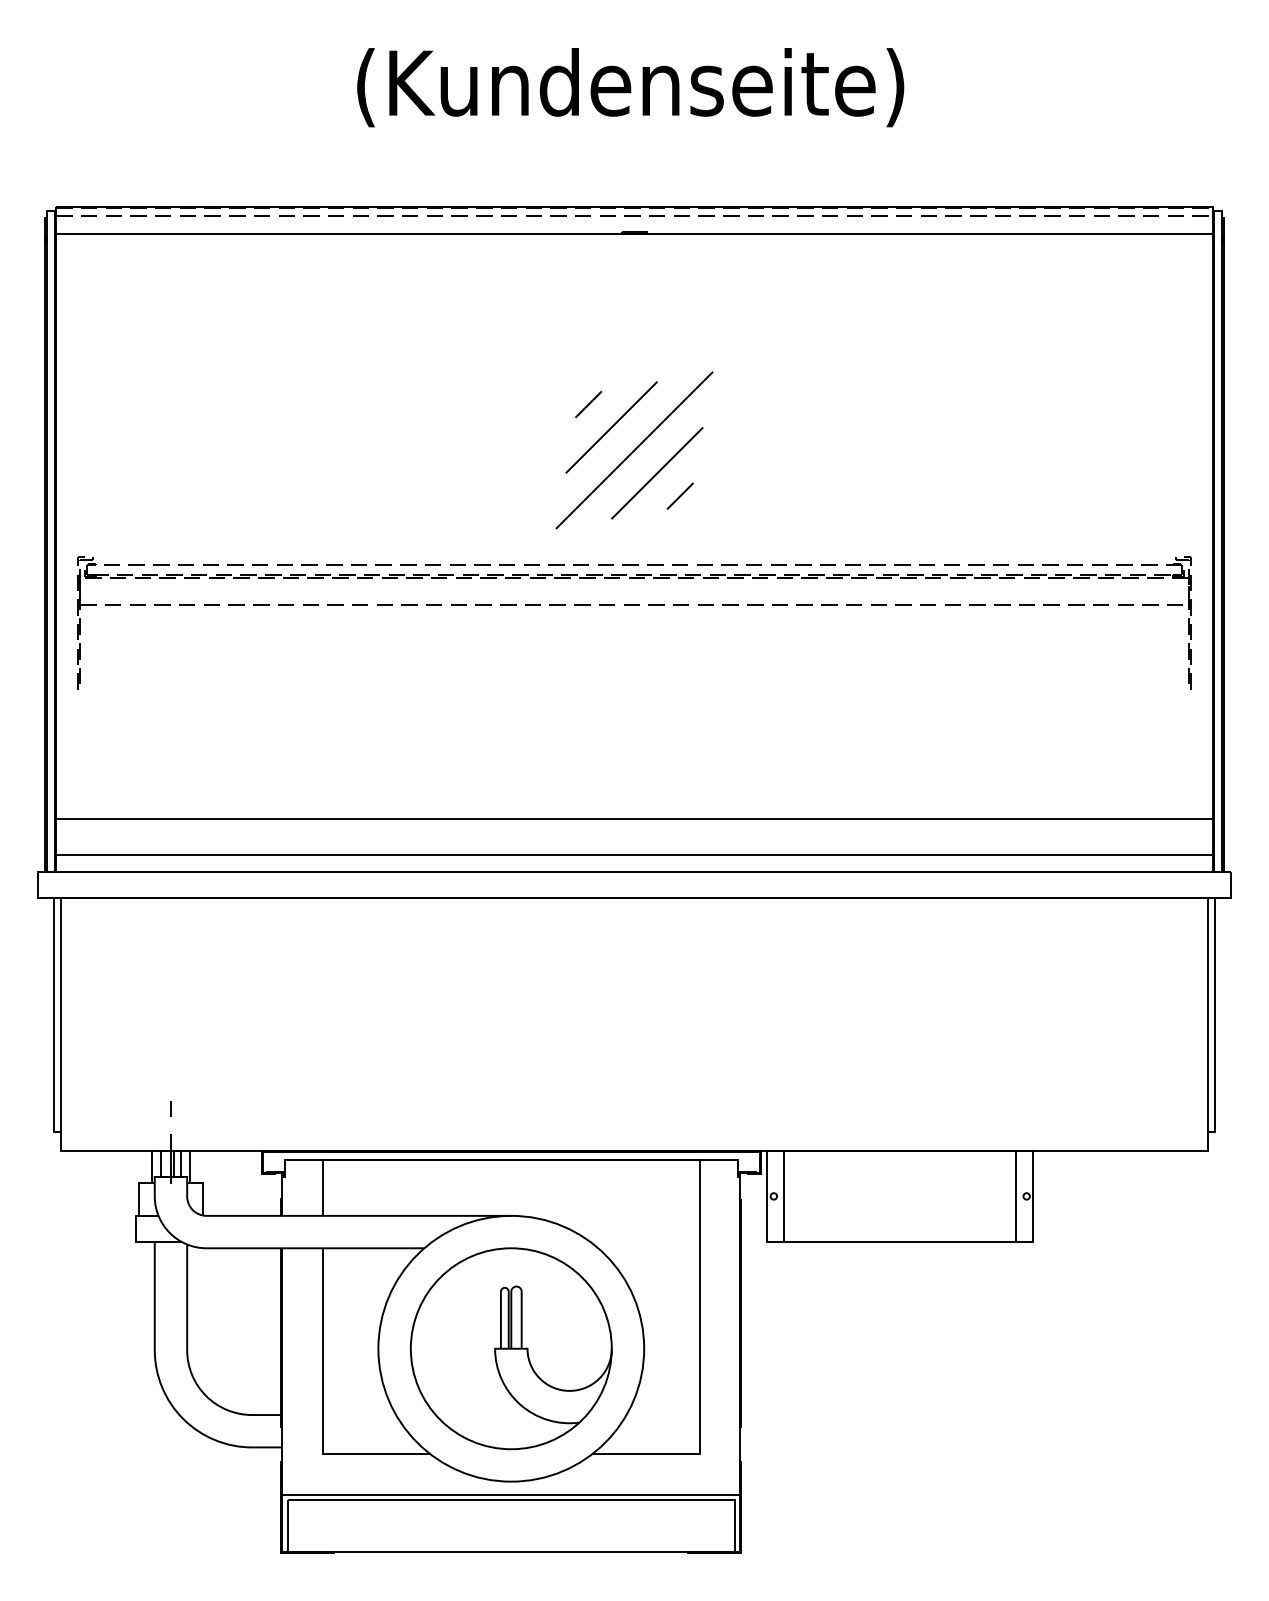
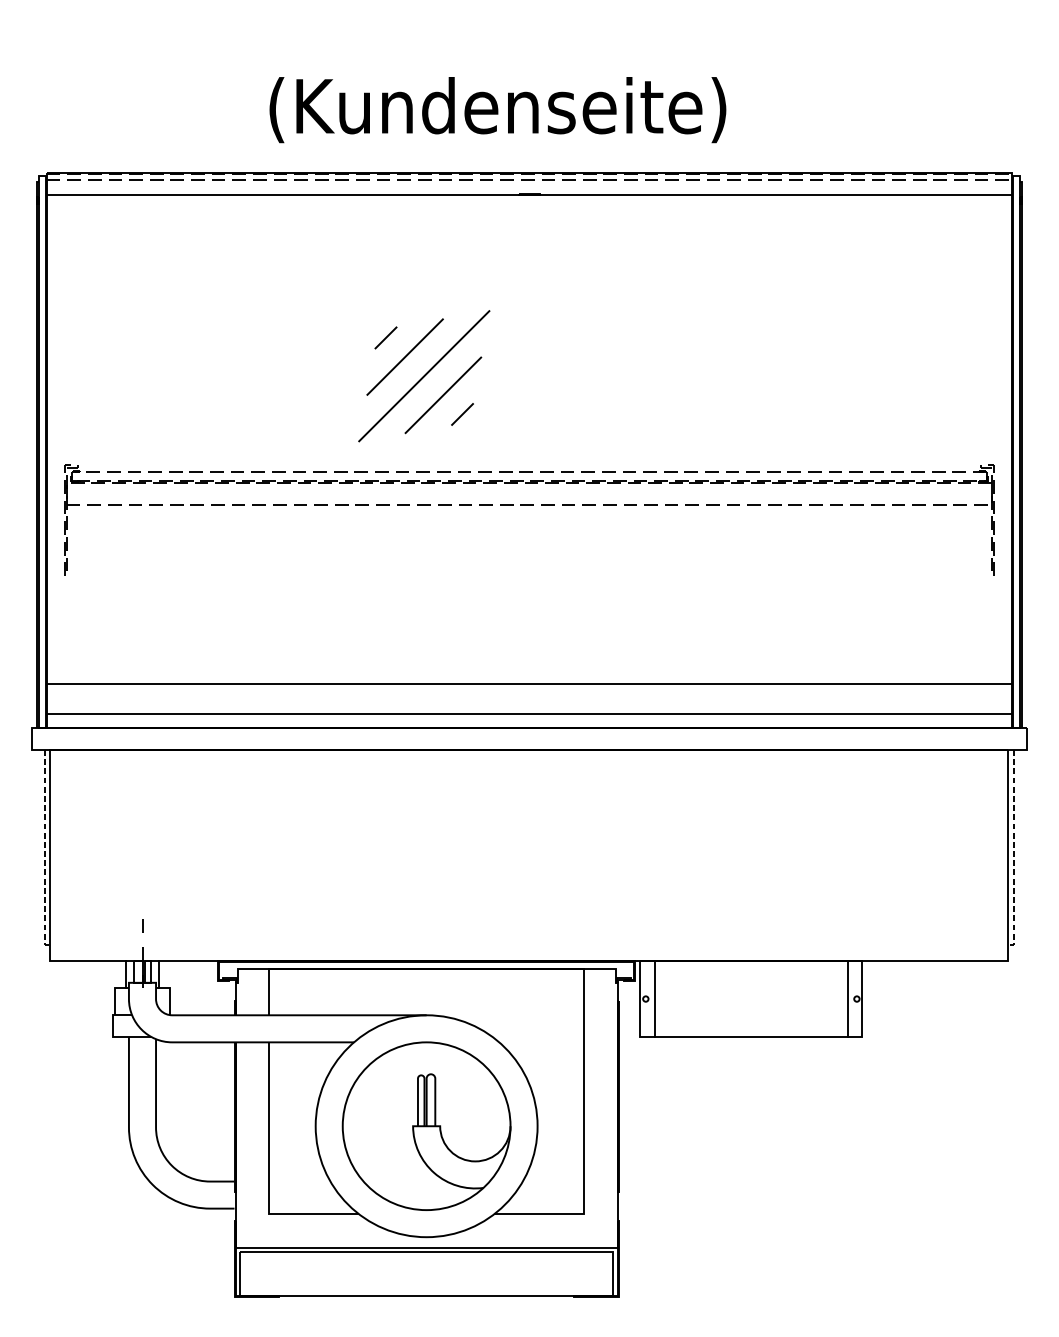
text: (630, 87) -> (497, 109), moved
part: (634, 450) -> (424, 376), moved
line: (54, 1018) -> (45, 850), solid -> dashed
line: (1214, 1018) -> (1013, 850), solid -> dashed

